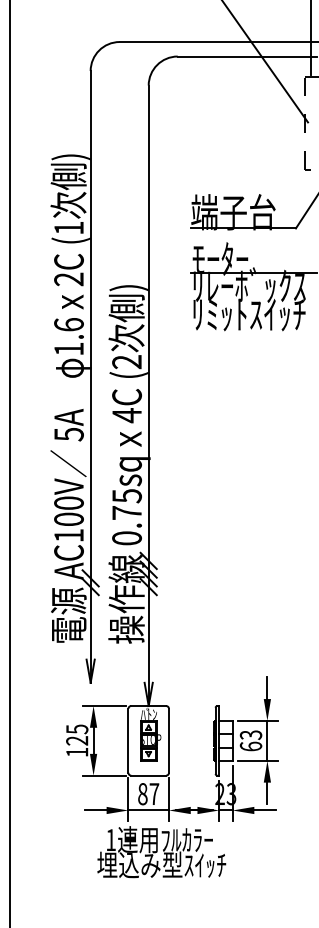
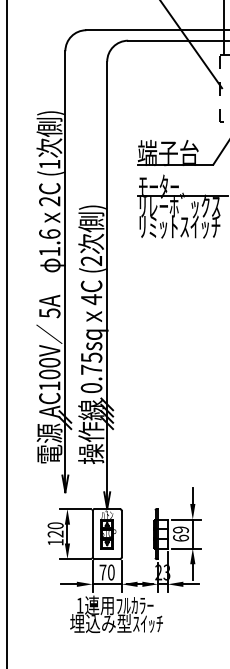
text: (77, 729) -> (55, 525), 125 -> 120
text: (251, 734) -> (181, 529), 63 -> 69
text: (148, 794) -> (107, 572), 87 -> 70

